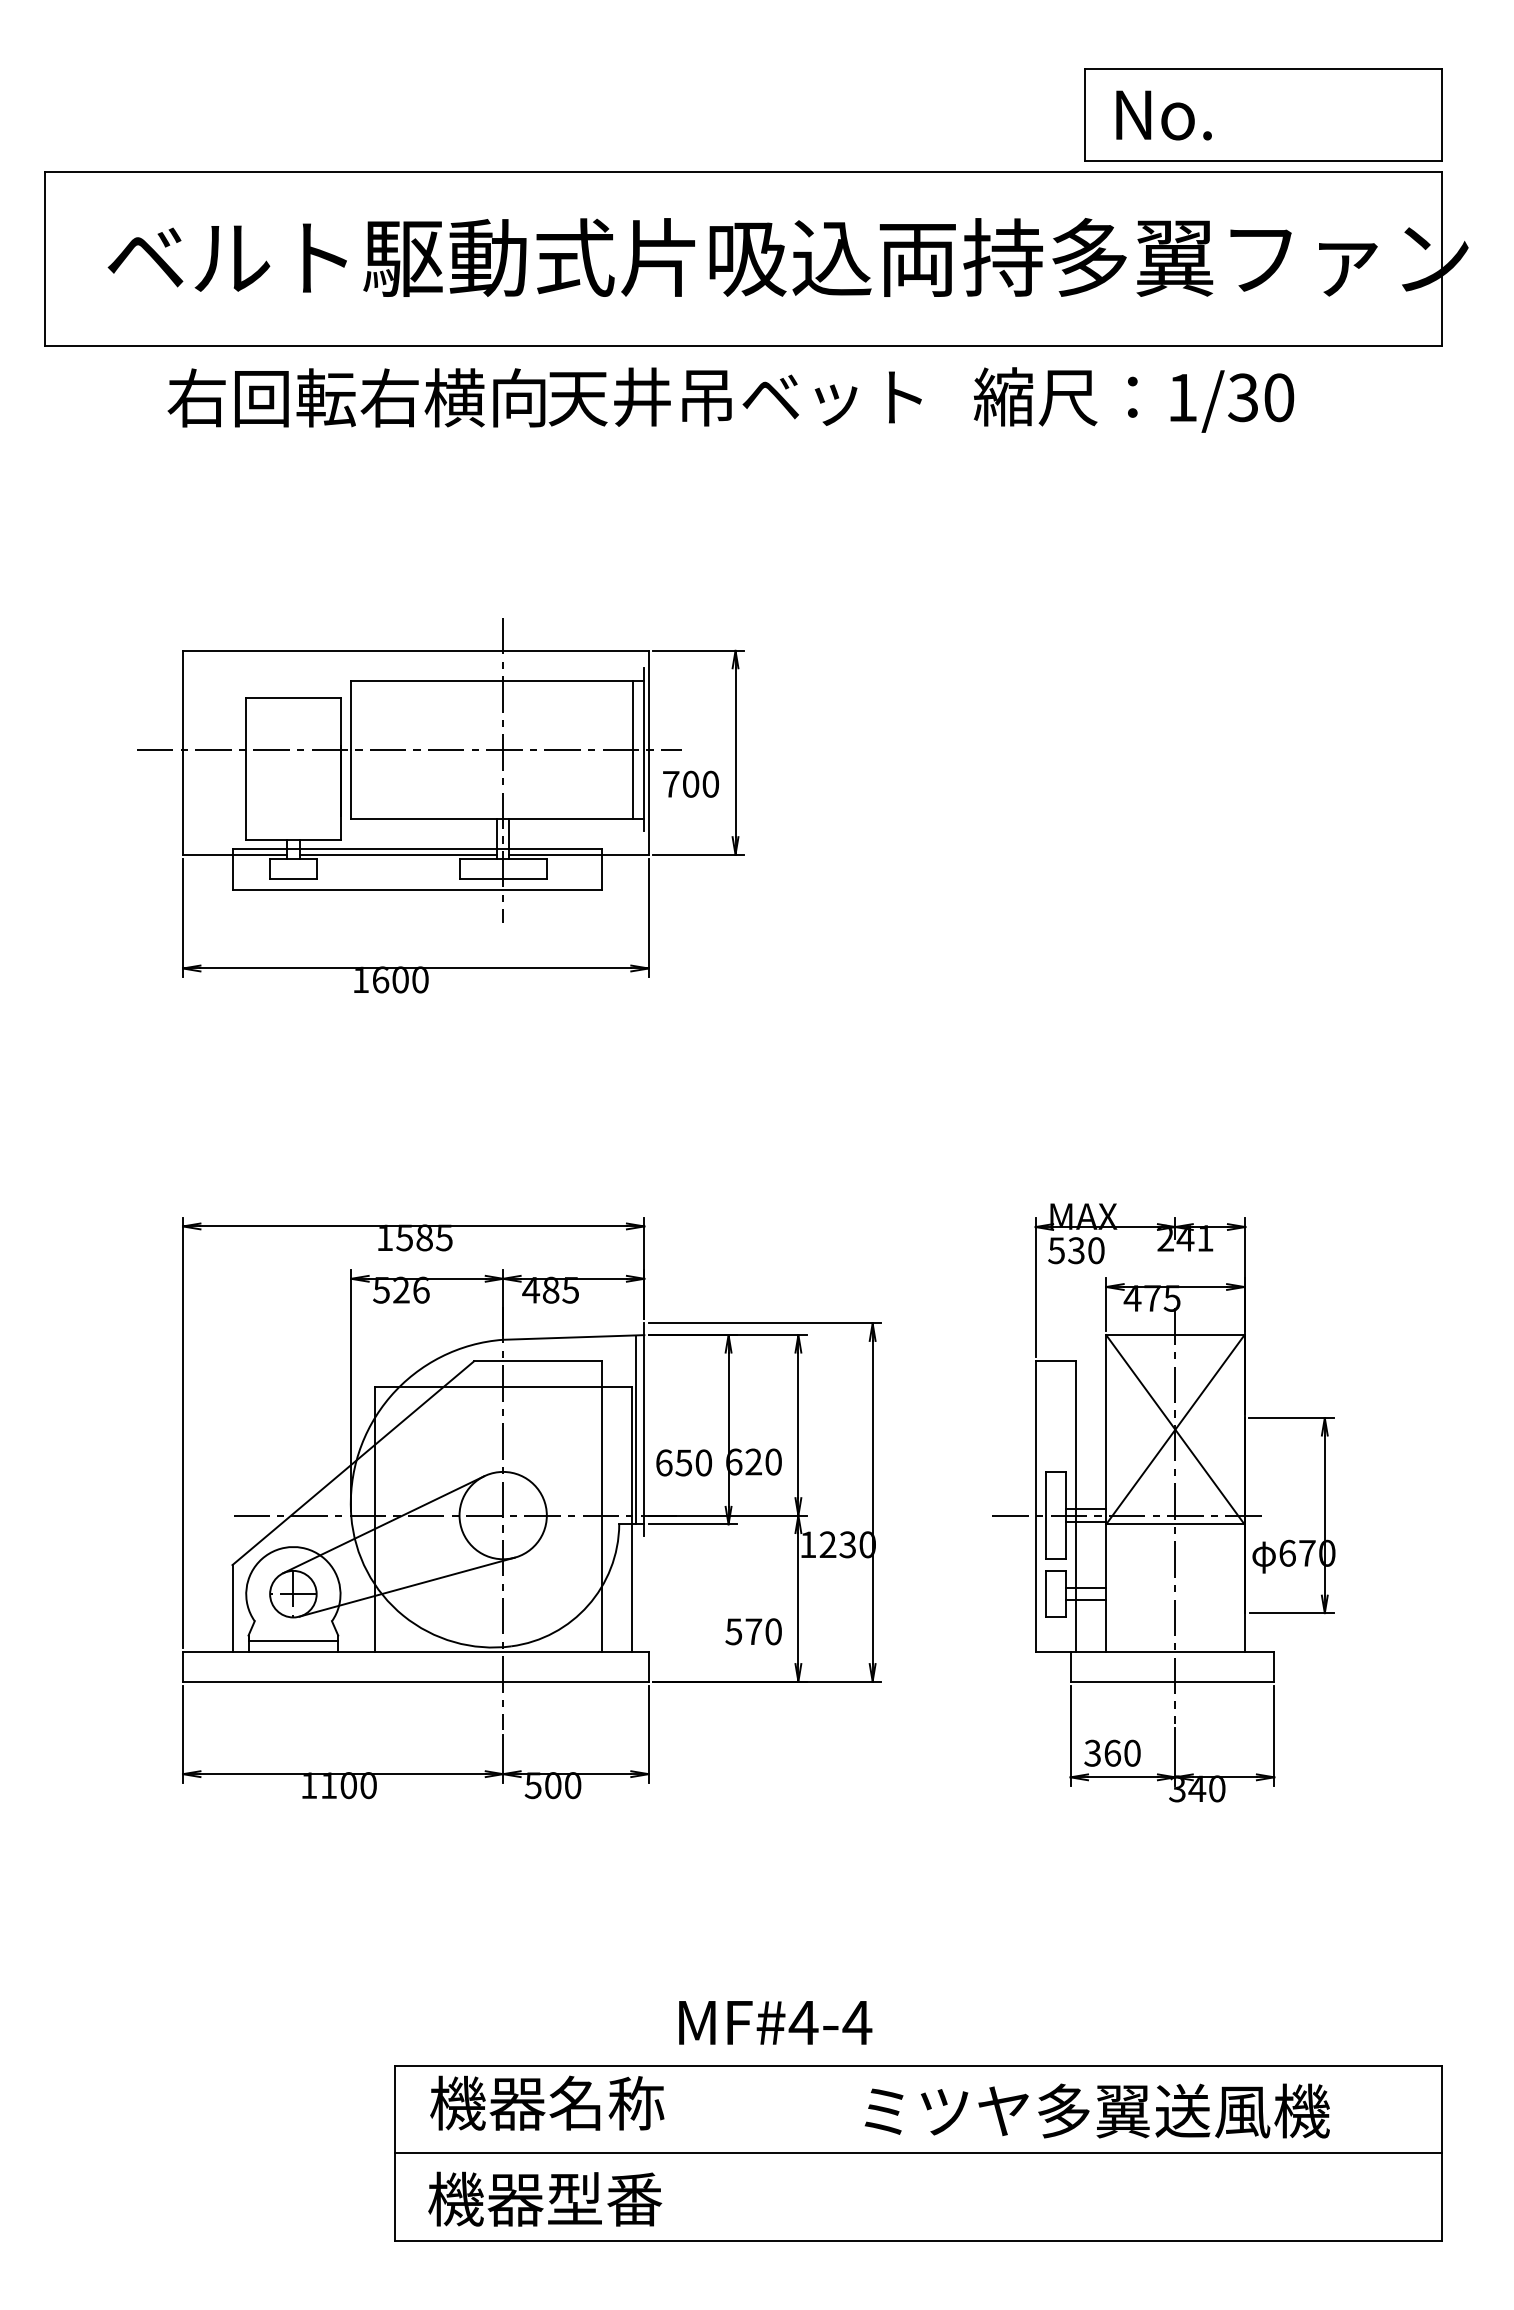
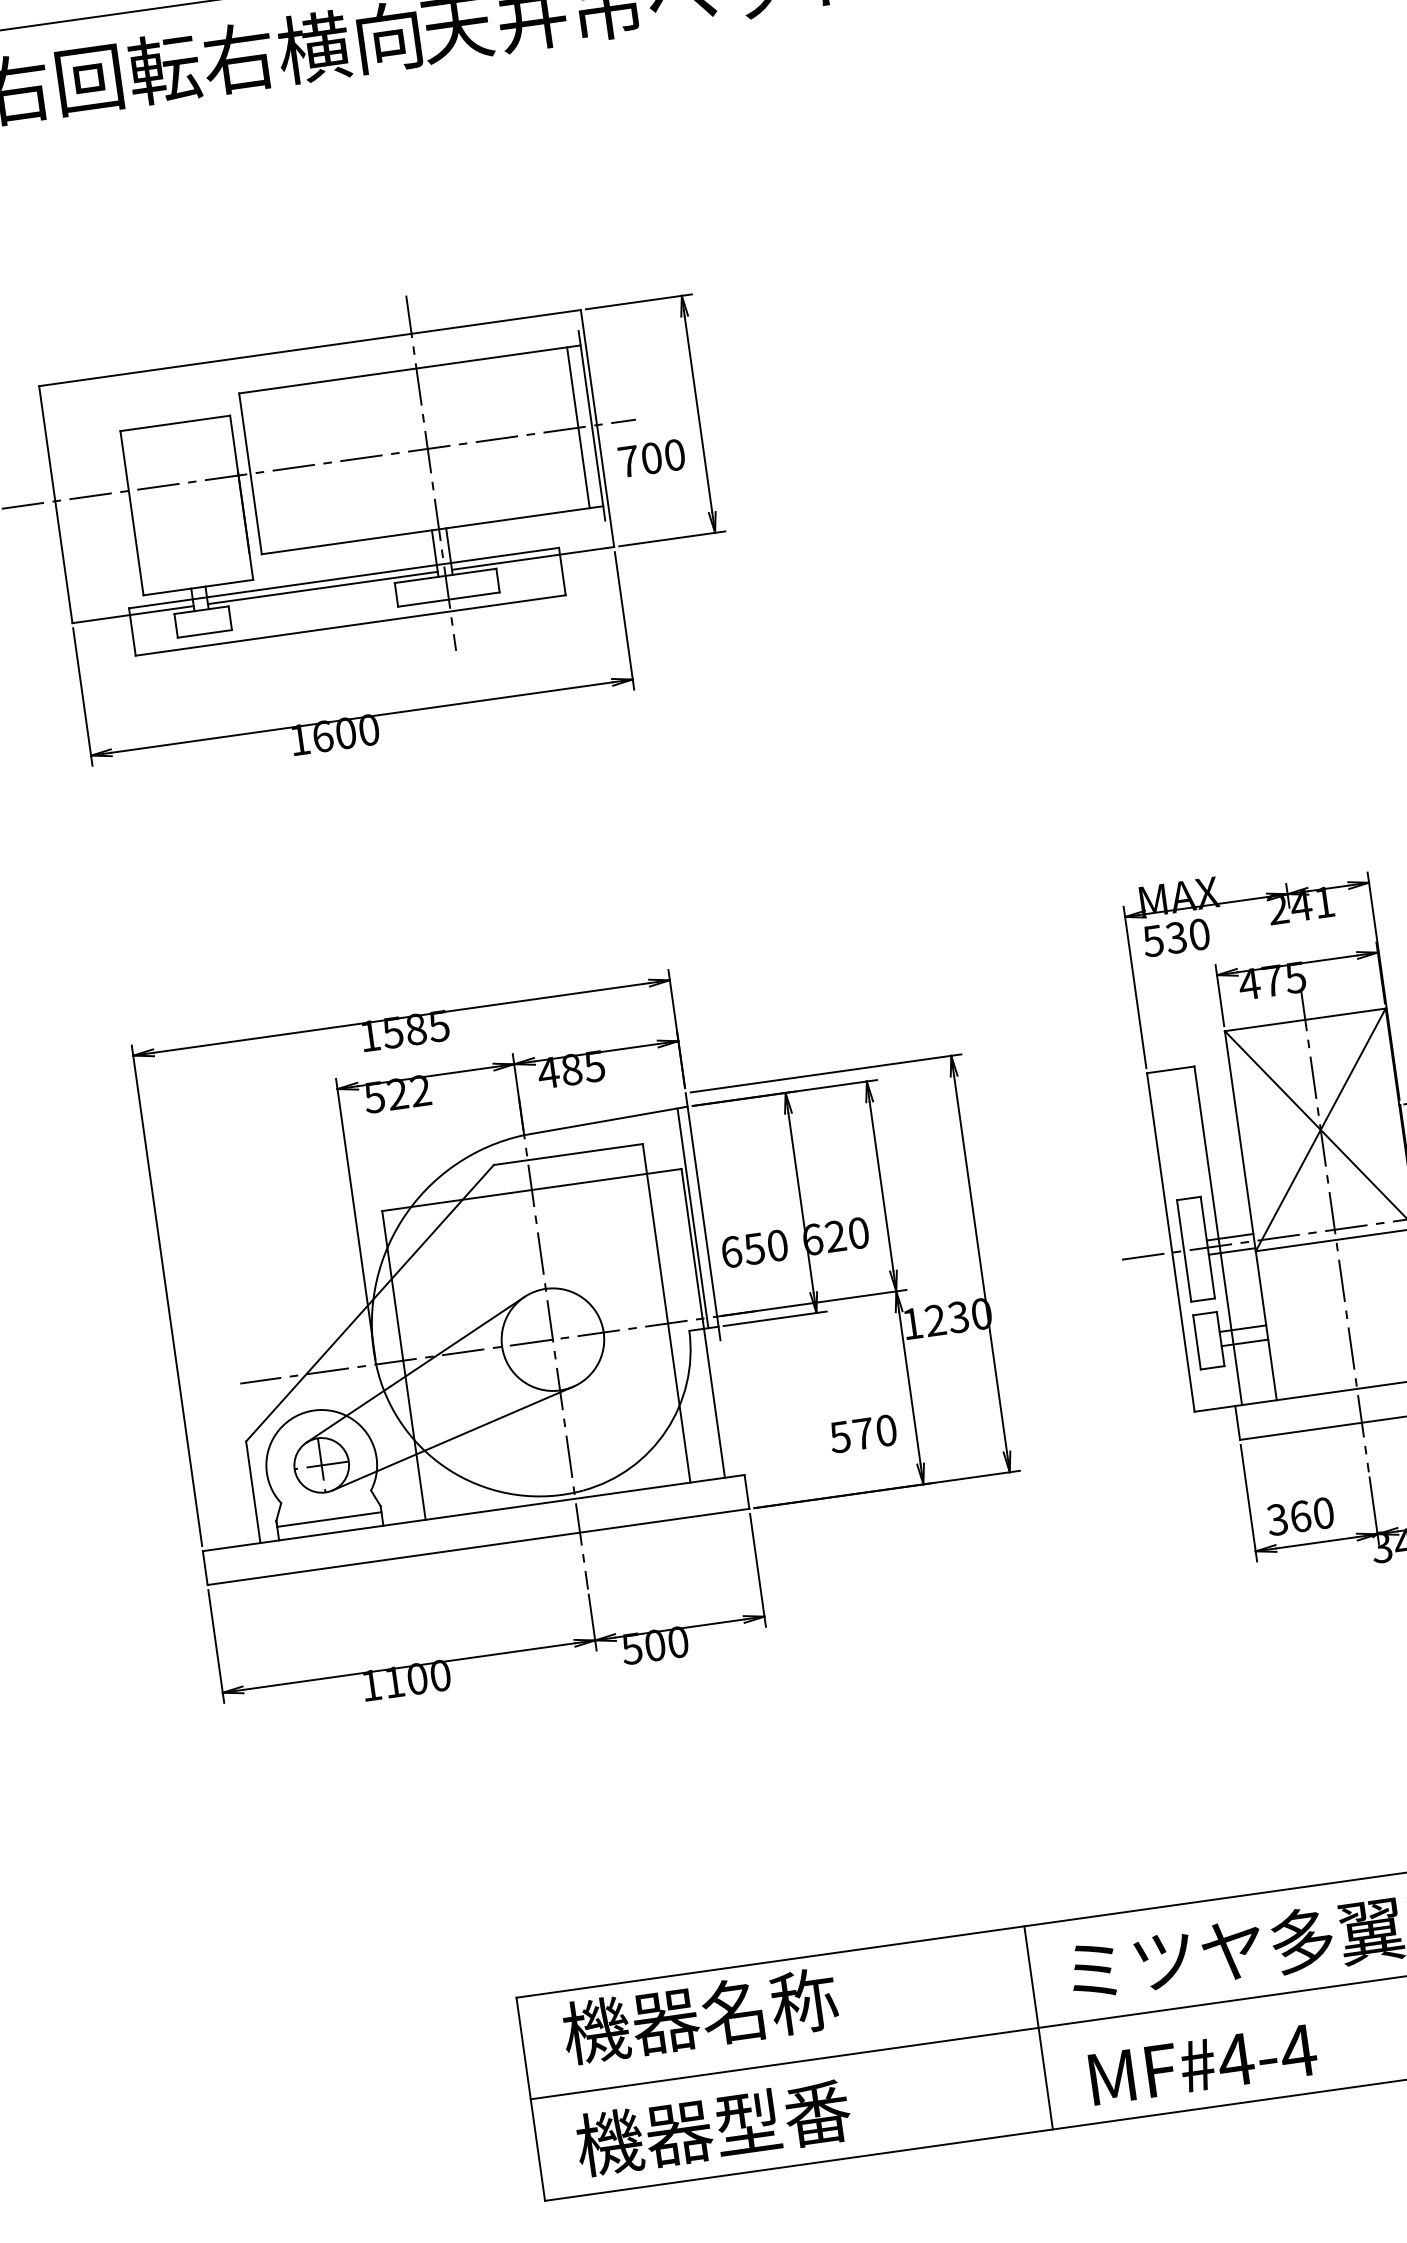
text: (421, 1289) -> (420, 1090), 526 -> 522
text: (775, 2022) -> (1203, 2064), moved
line: (831, 2153) -> (1039, 2027), added

